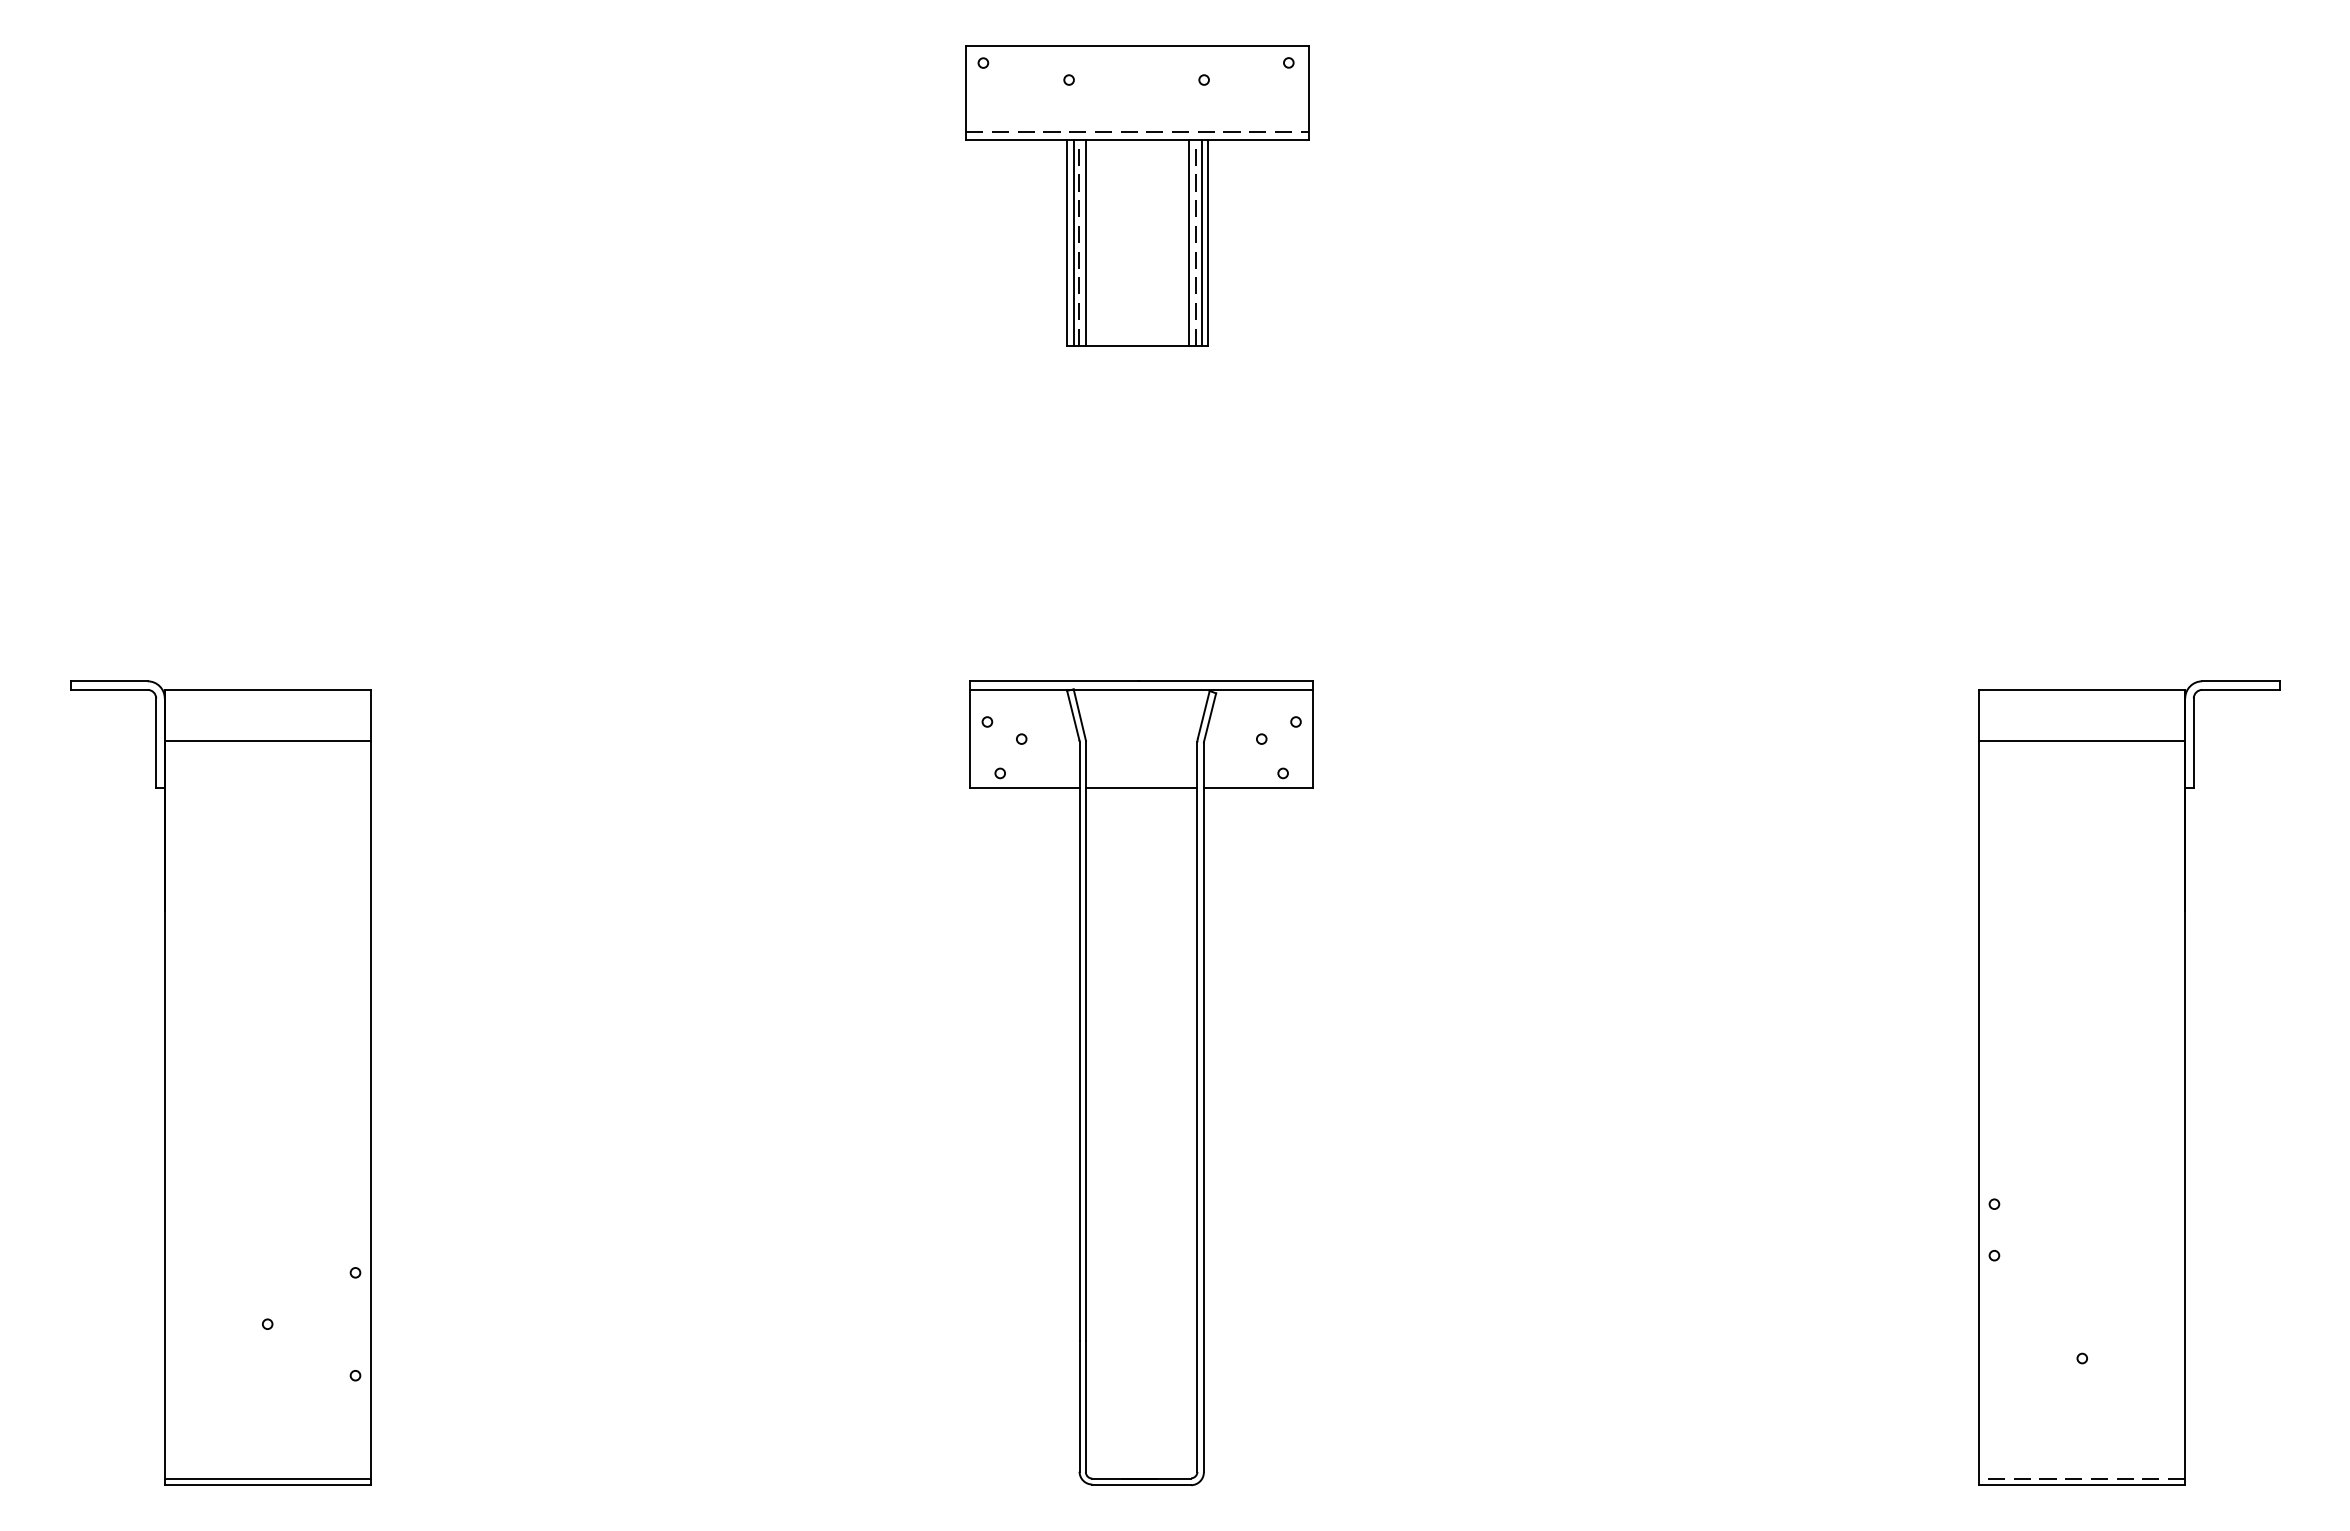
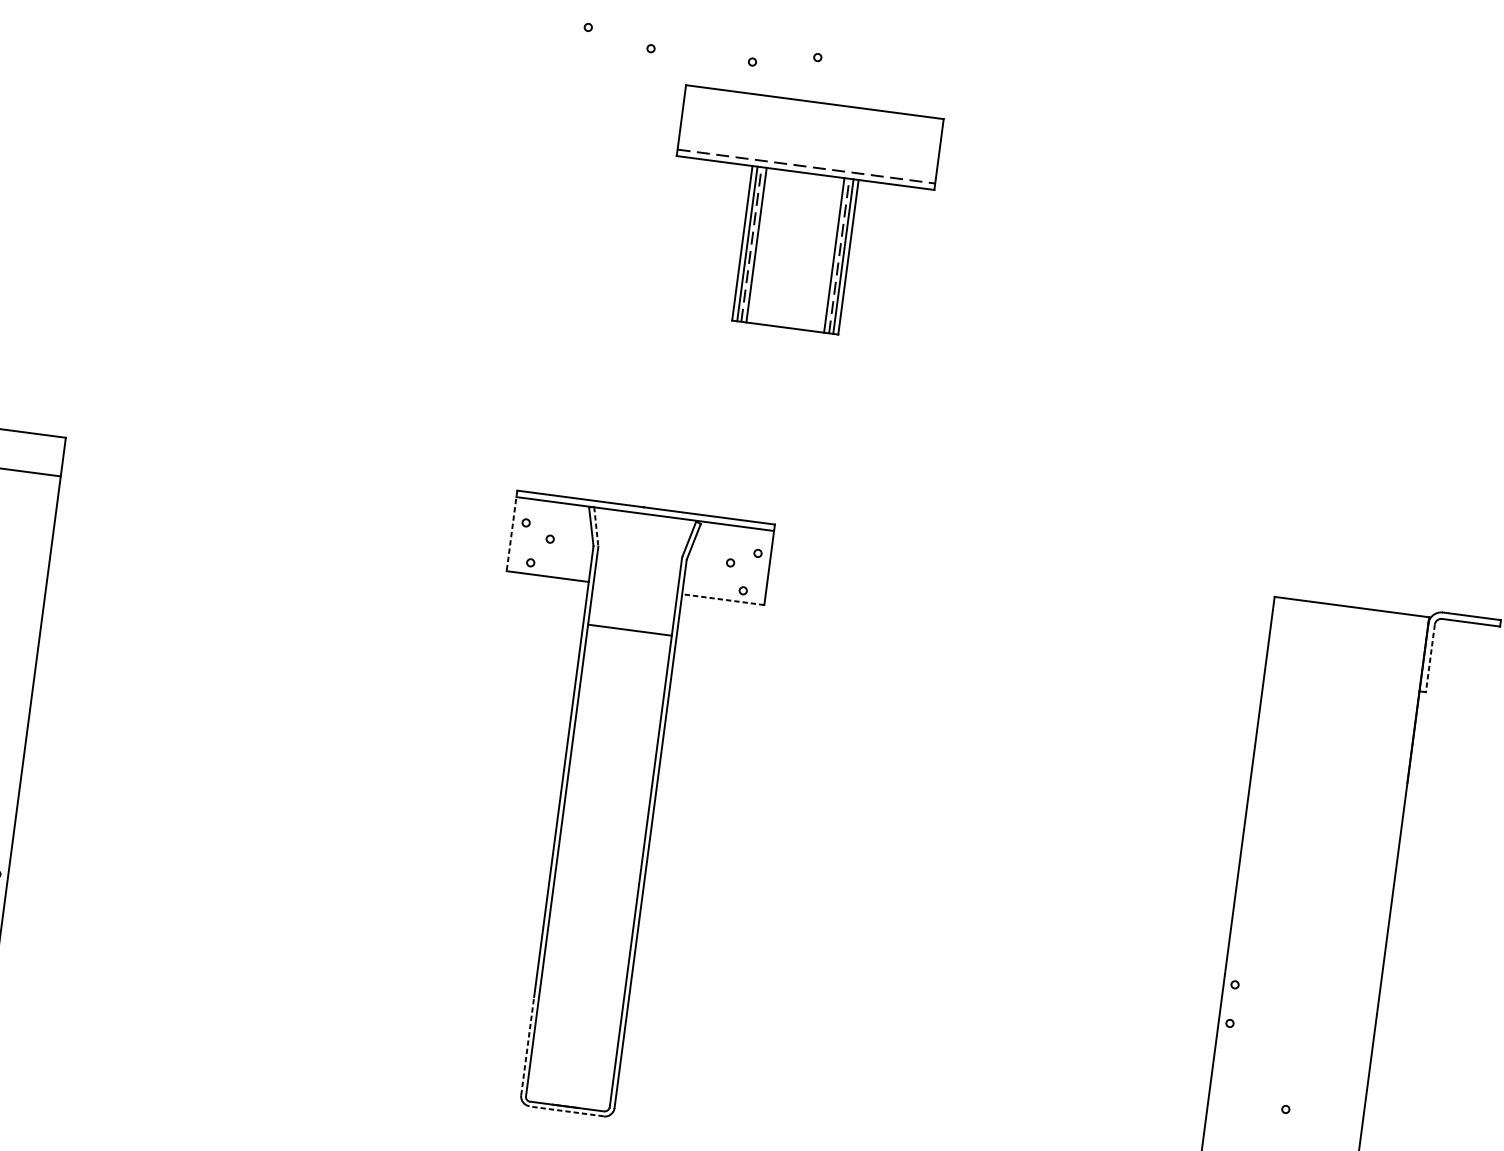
part: (1137, 195) -> (799, 214), moved
line: (1079, 715) -> (595, 527), solid -> dashed
line: (970, 734) -> (512, 530), solid -> dashed
line: (2082, 741) -> (1346, 645), removed
line: (2193, 743) -> (1430, 658), solid -> dashed
line: (1141, 788) -> (629, 630), moved
line: (1258, 788) -> (723, 599), solid -> dashed
line: (1079, 1405) -> (527, 1045), solid -> dashed
line: (1141, 1484) -> (566, 1111), solid -> dashed

